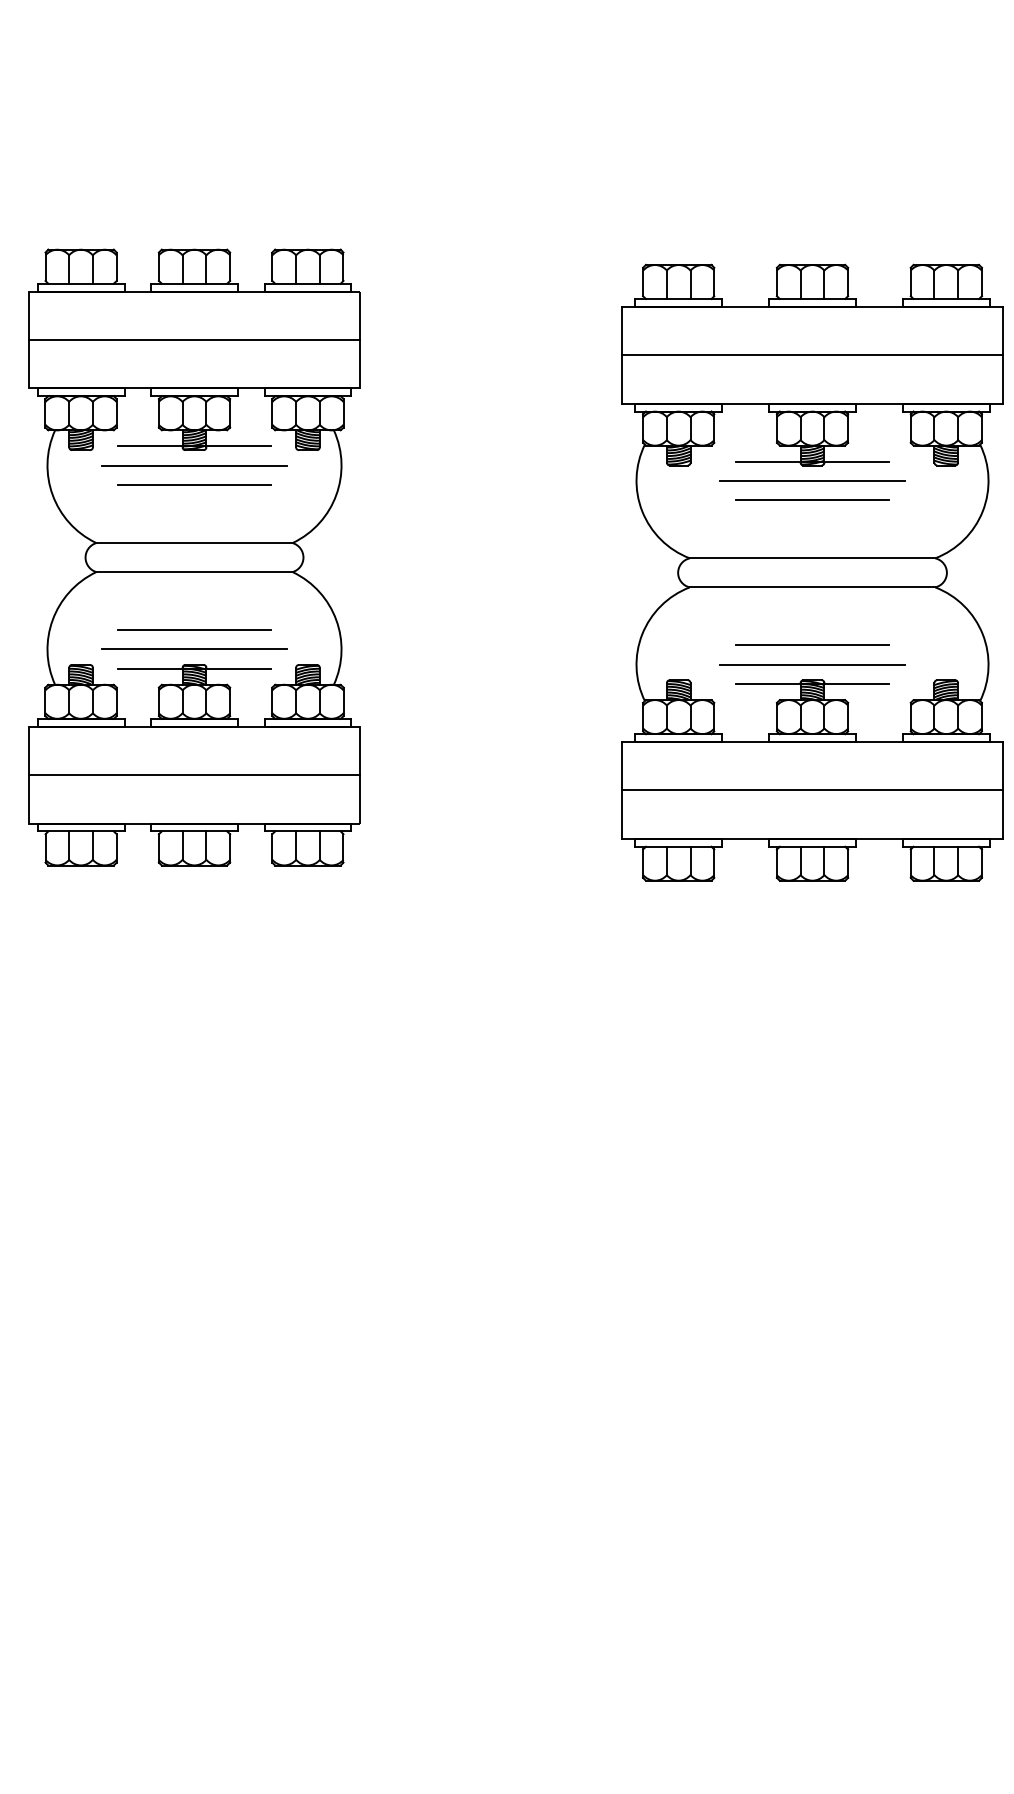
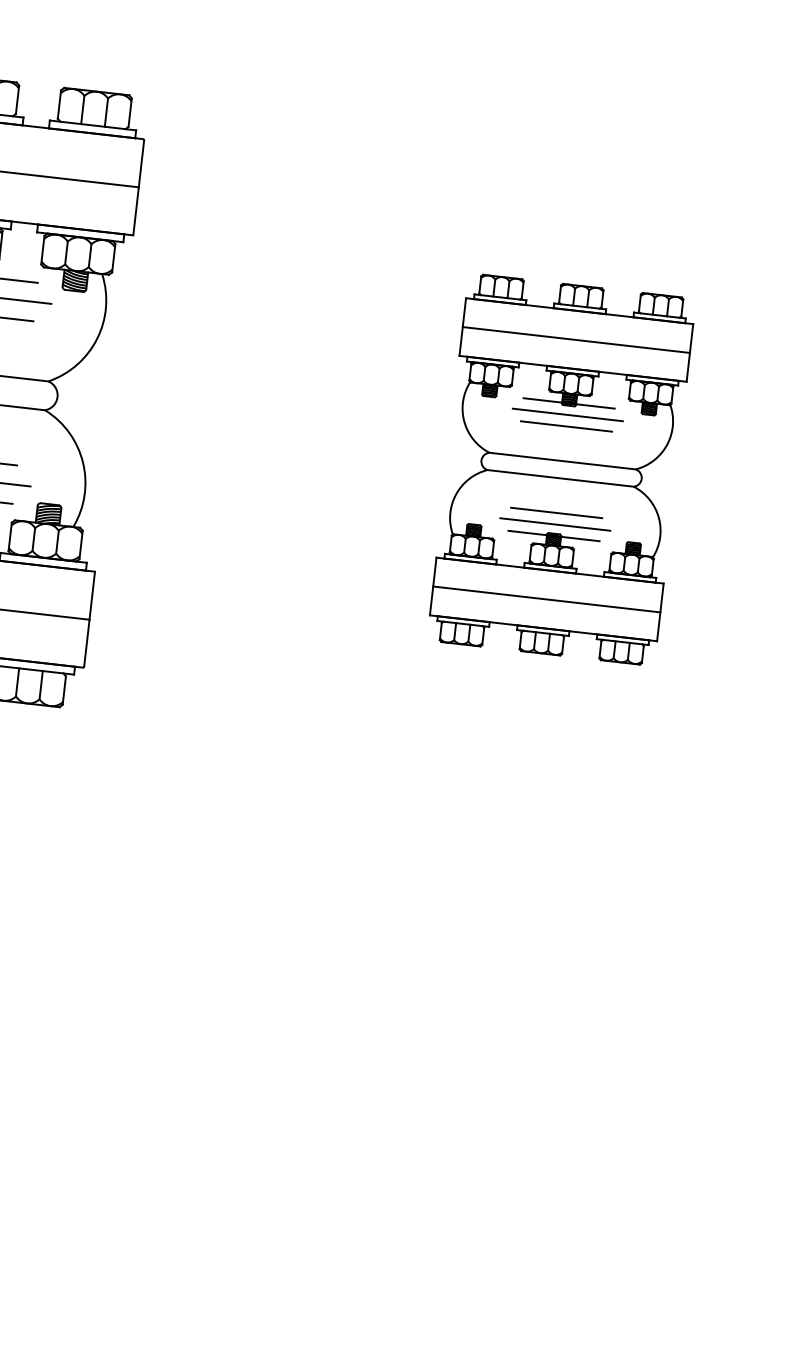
part: (812, 572) -> (561, 469), size x0.6

